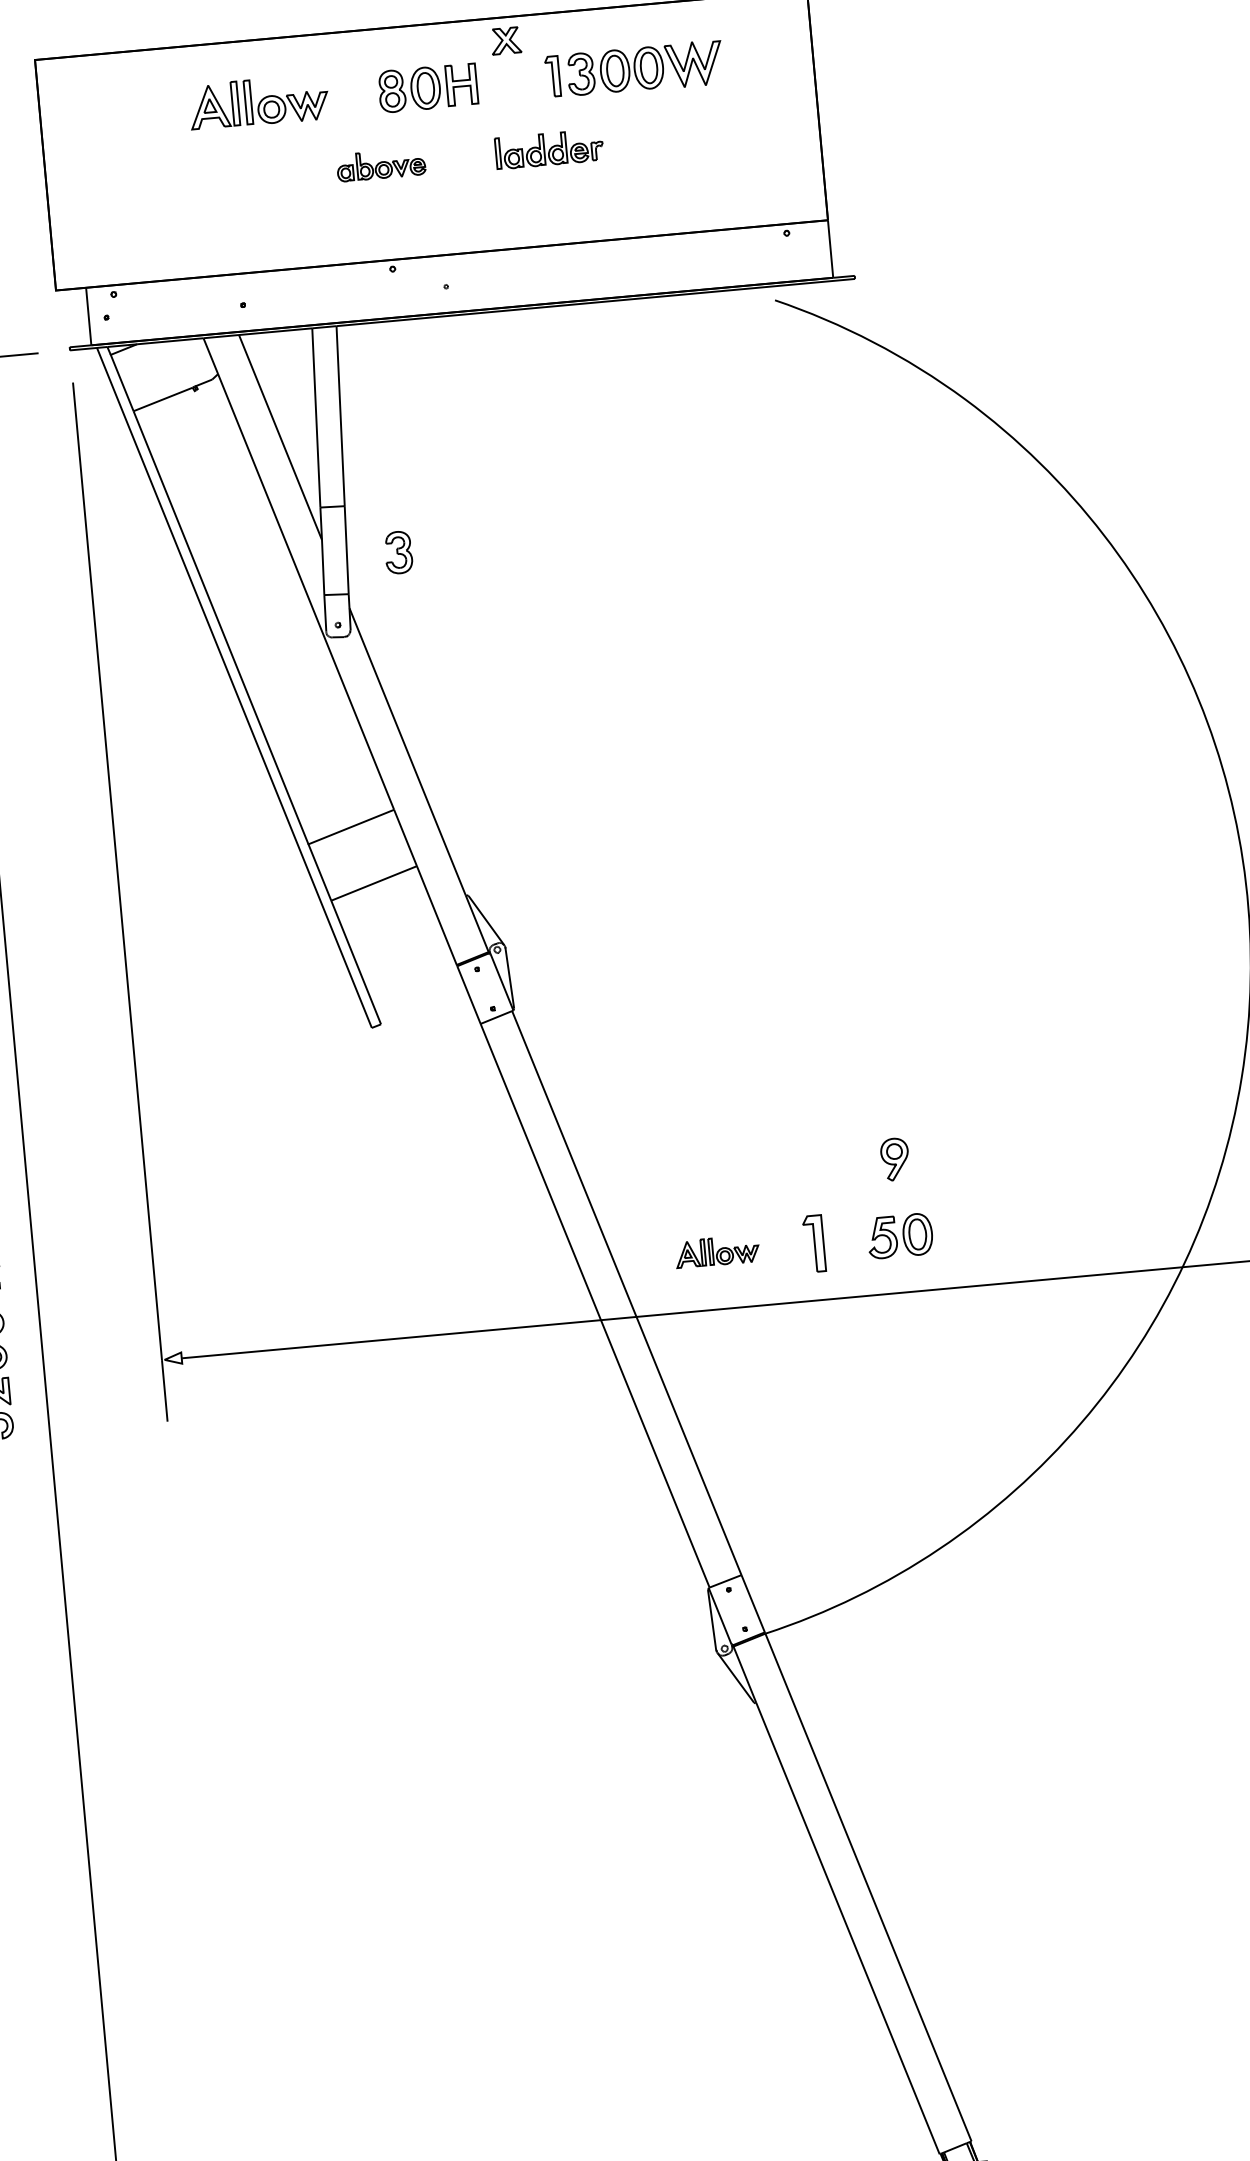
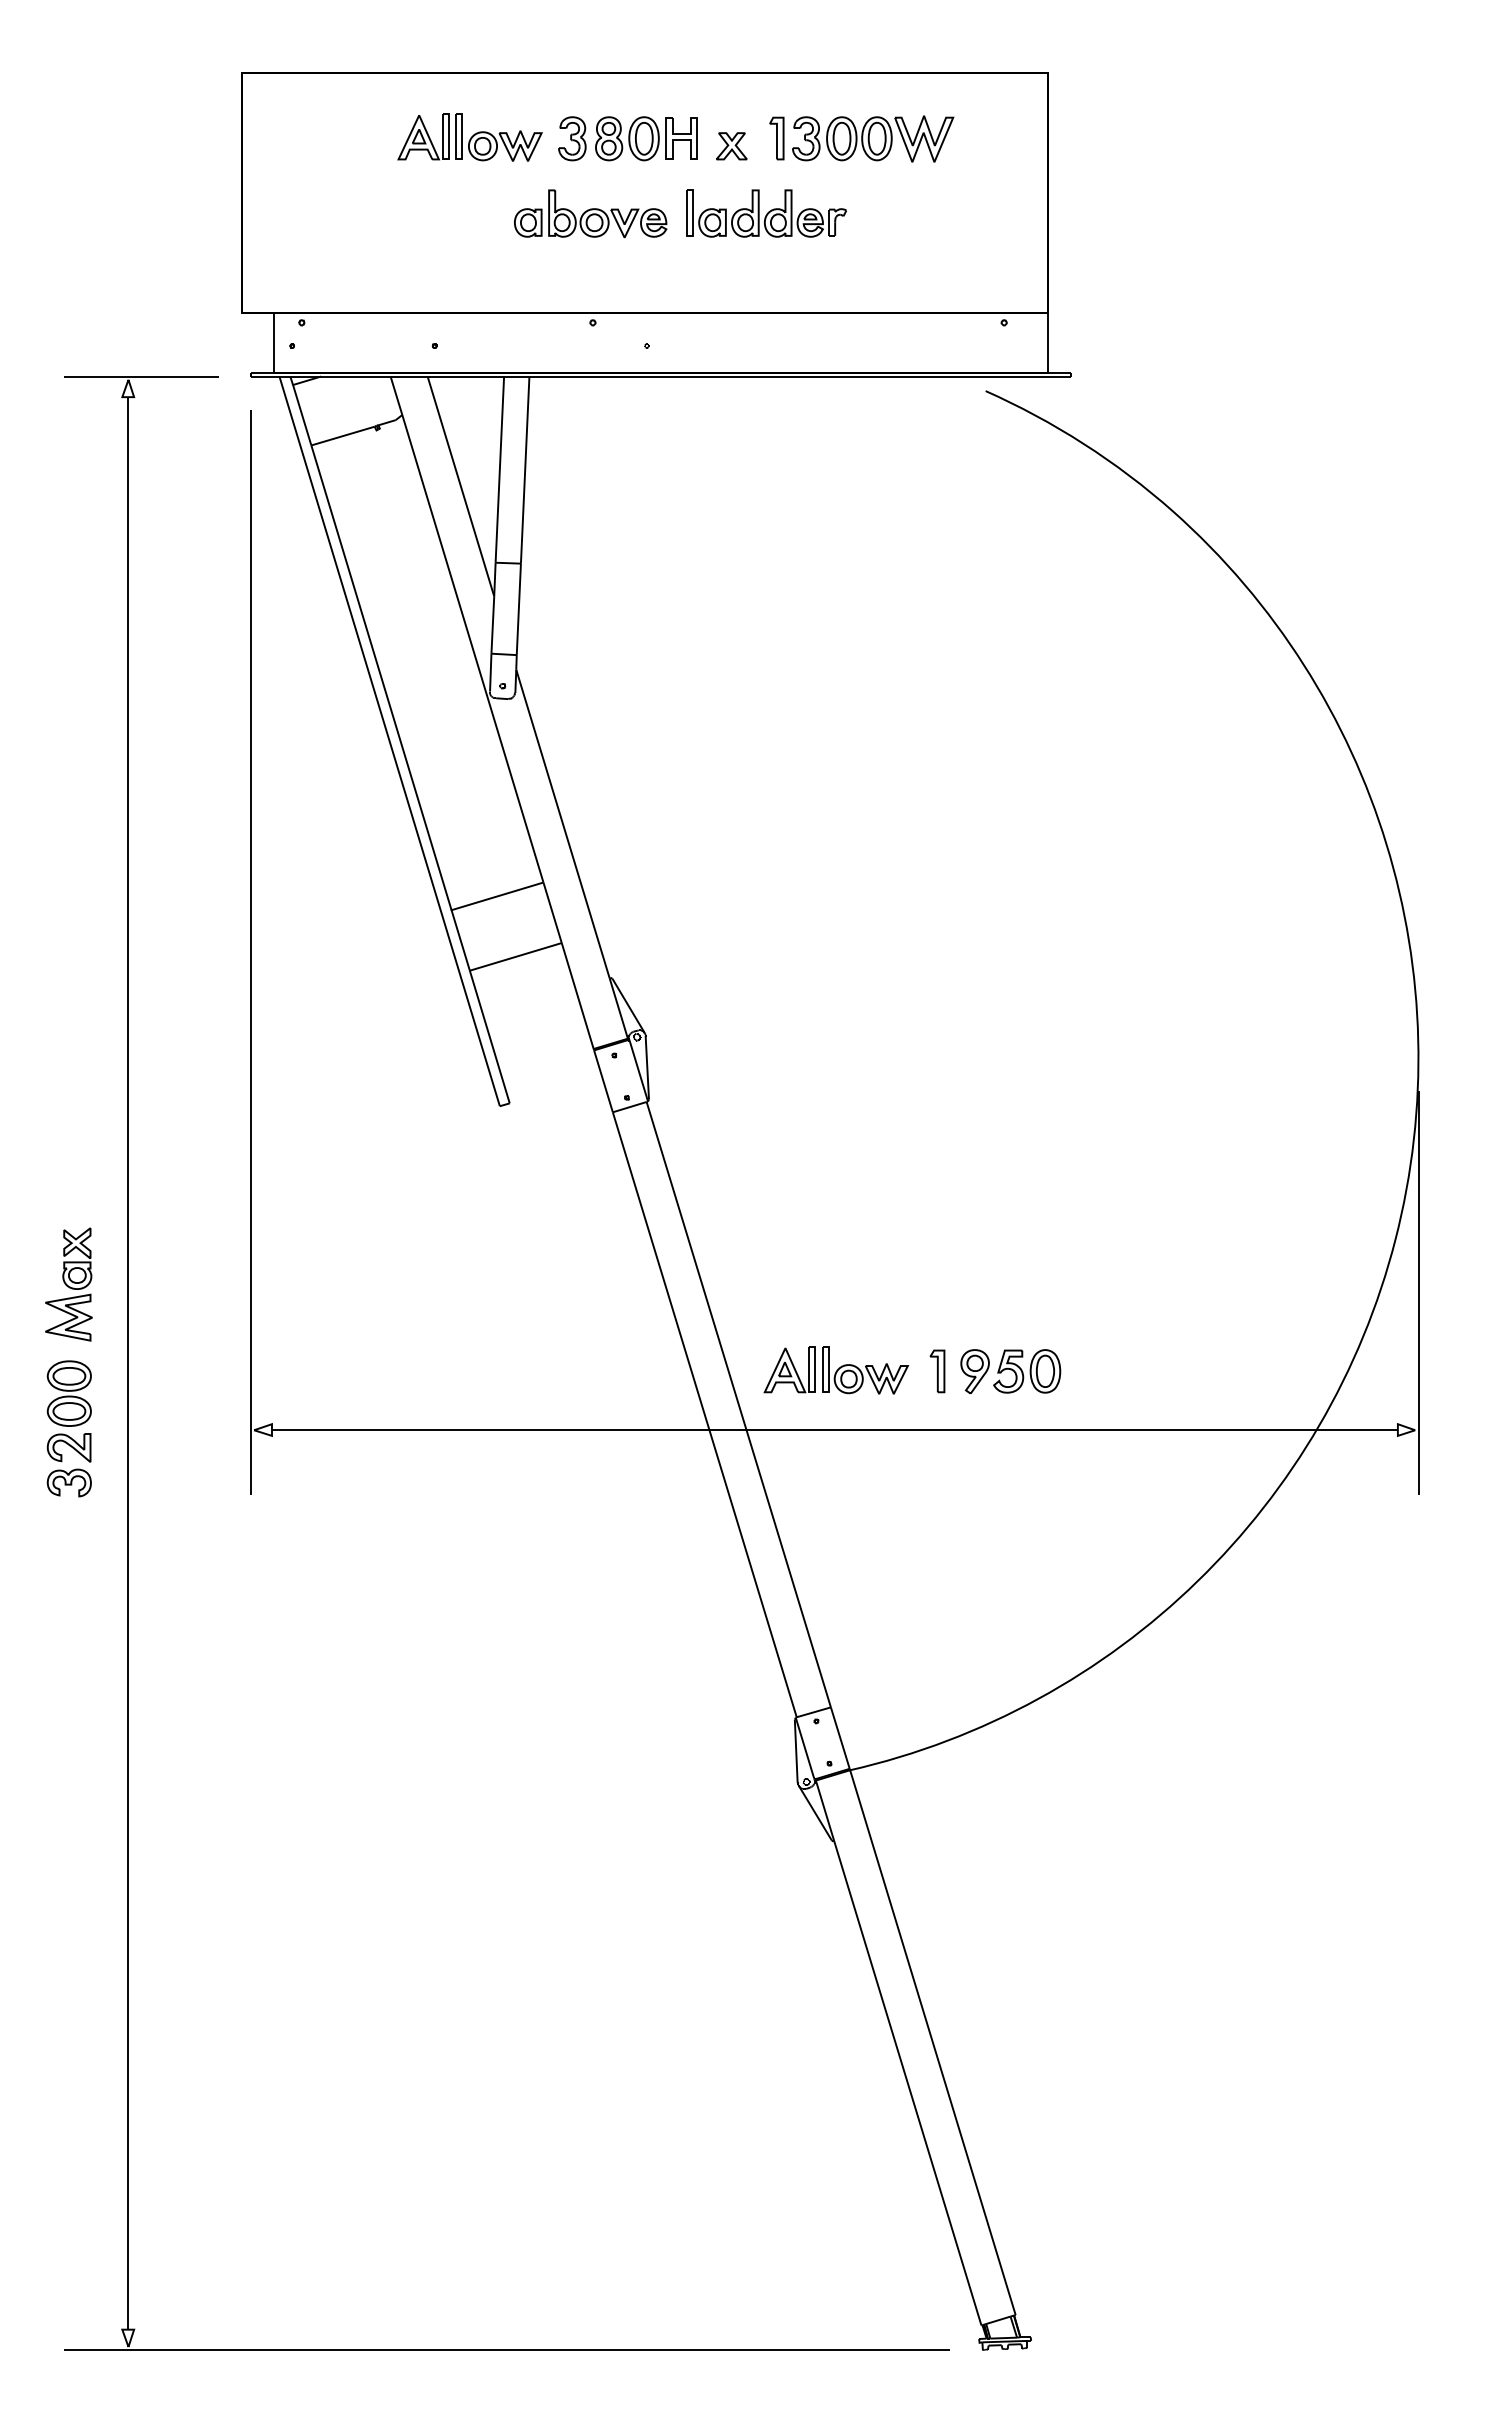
part: (505, 41) -> (731, 146), moved
part: (549, 149) -> (766, 213), size x1.43
part: (380, 164) -> (590, 213), size x1.67
part: (398, 552) -> (572, 138), moved
part: (894, 1159) -> (974, 1371), moved
part: (814, 1243) -> (937, 1371), size x0.71
part: (717, 1251) -> (836, 1370), size x1.67

